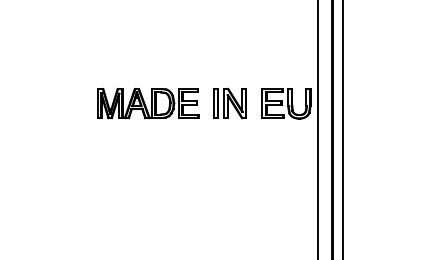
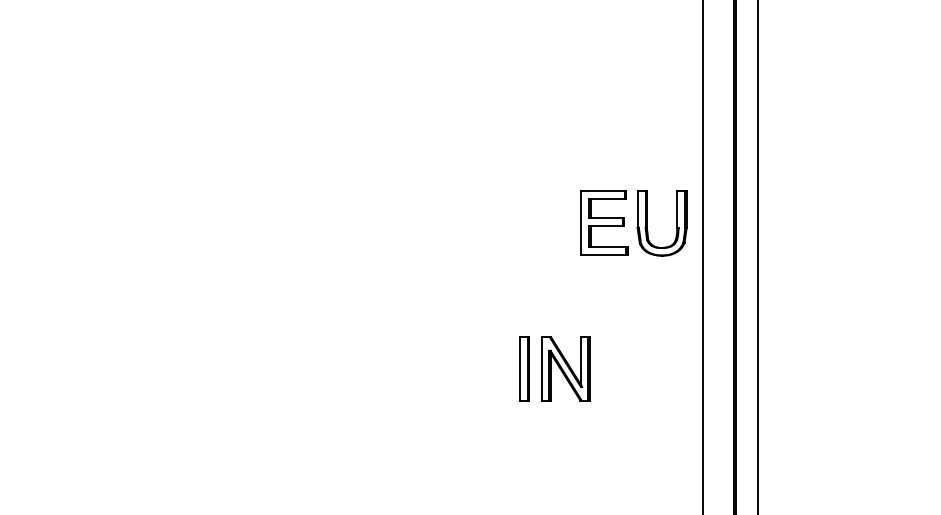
part: (148, 103) -> (333, 222), removed
part: (229, 103) -> (553, 368), moved

